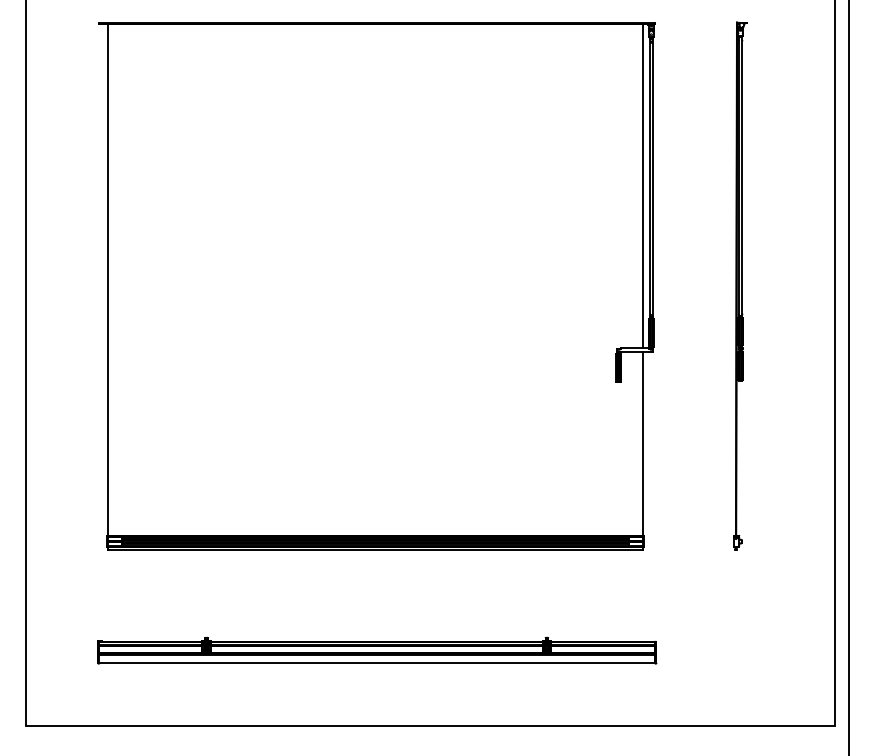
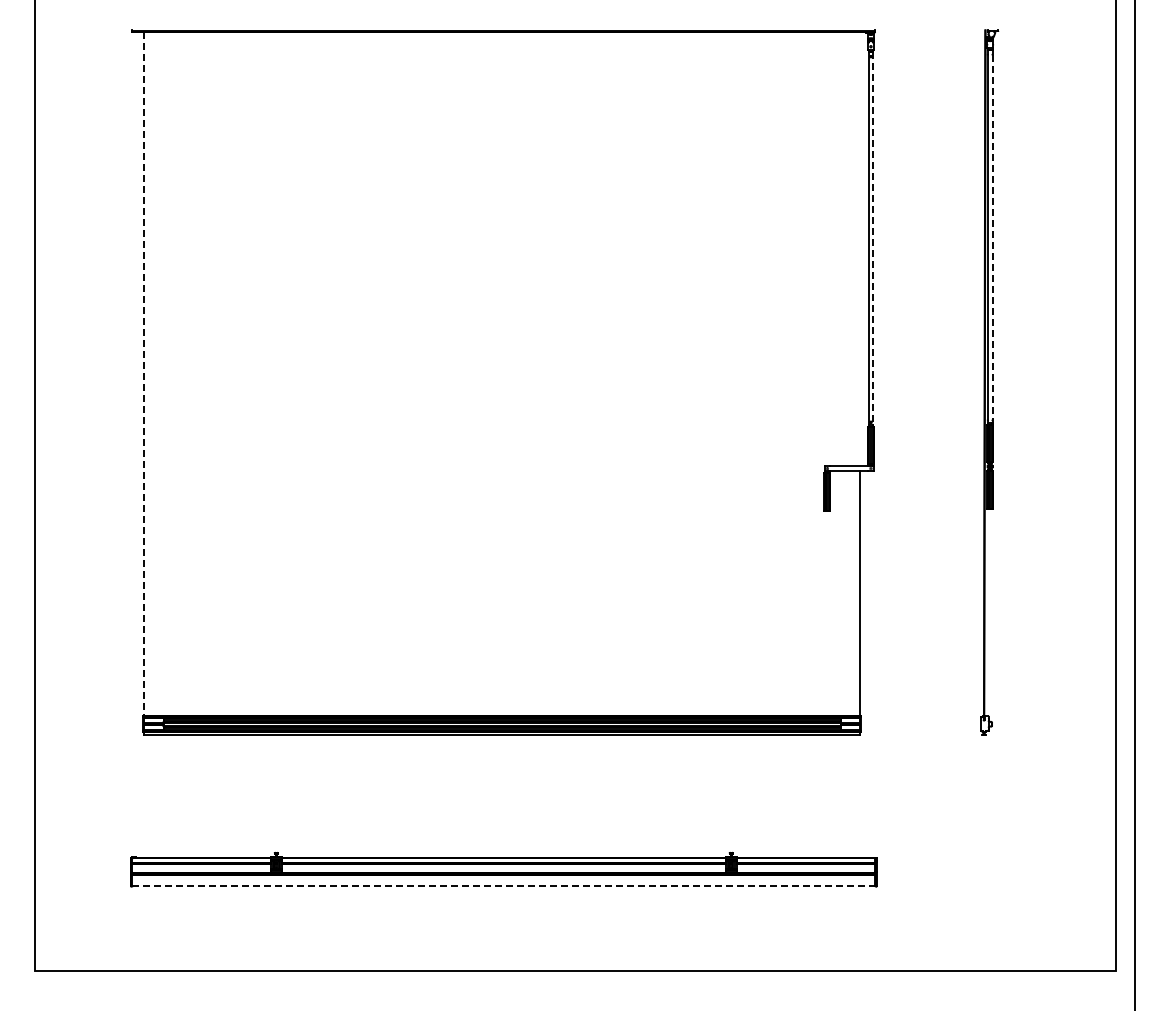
line: (742, 178) -> (992, 238), solid -> dashed
line: (653, 179) -> (873, 239), solid -> dashed
line: (643, 186) -> (860, 249), removed
line: (107, 279) -> (144, 374), solid -> dashed
line: (377, 663) -> (504, 886), solid -> dashed

